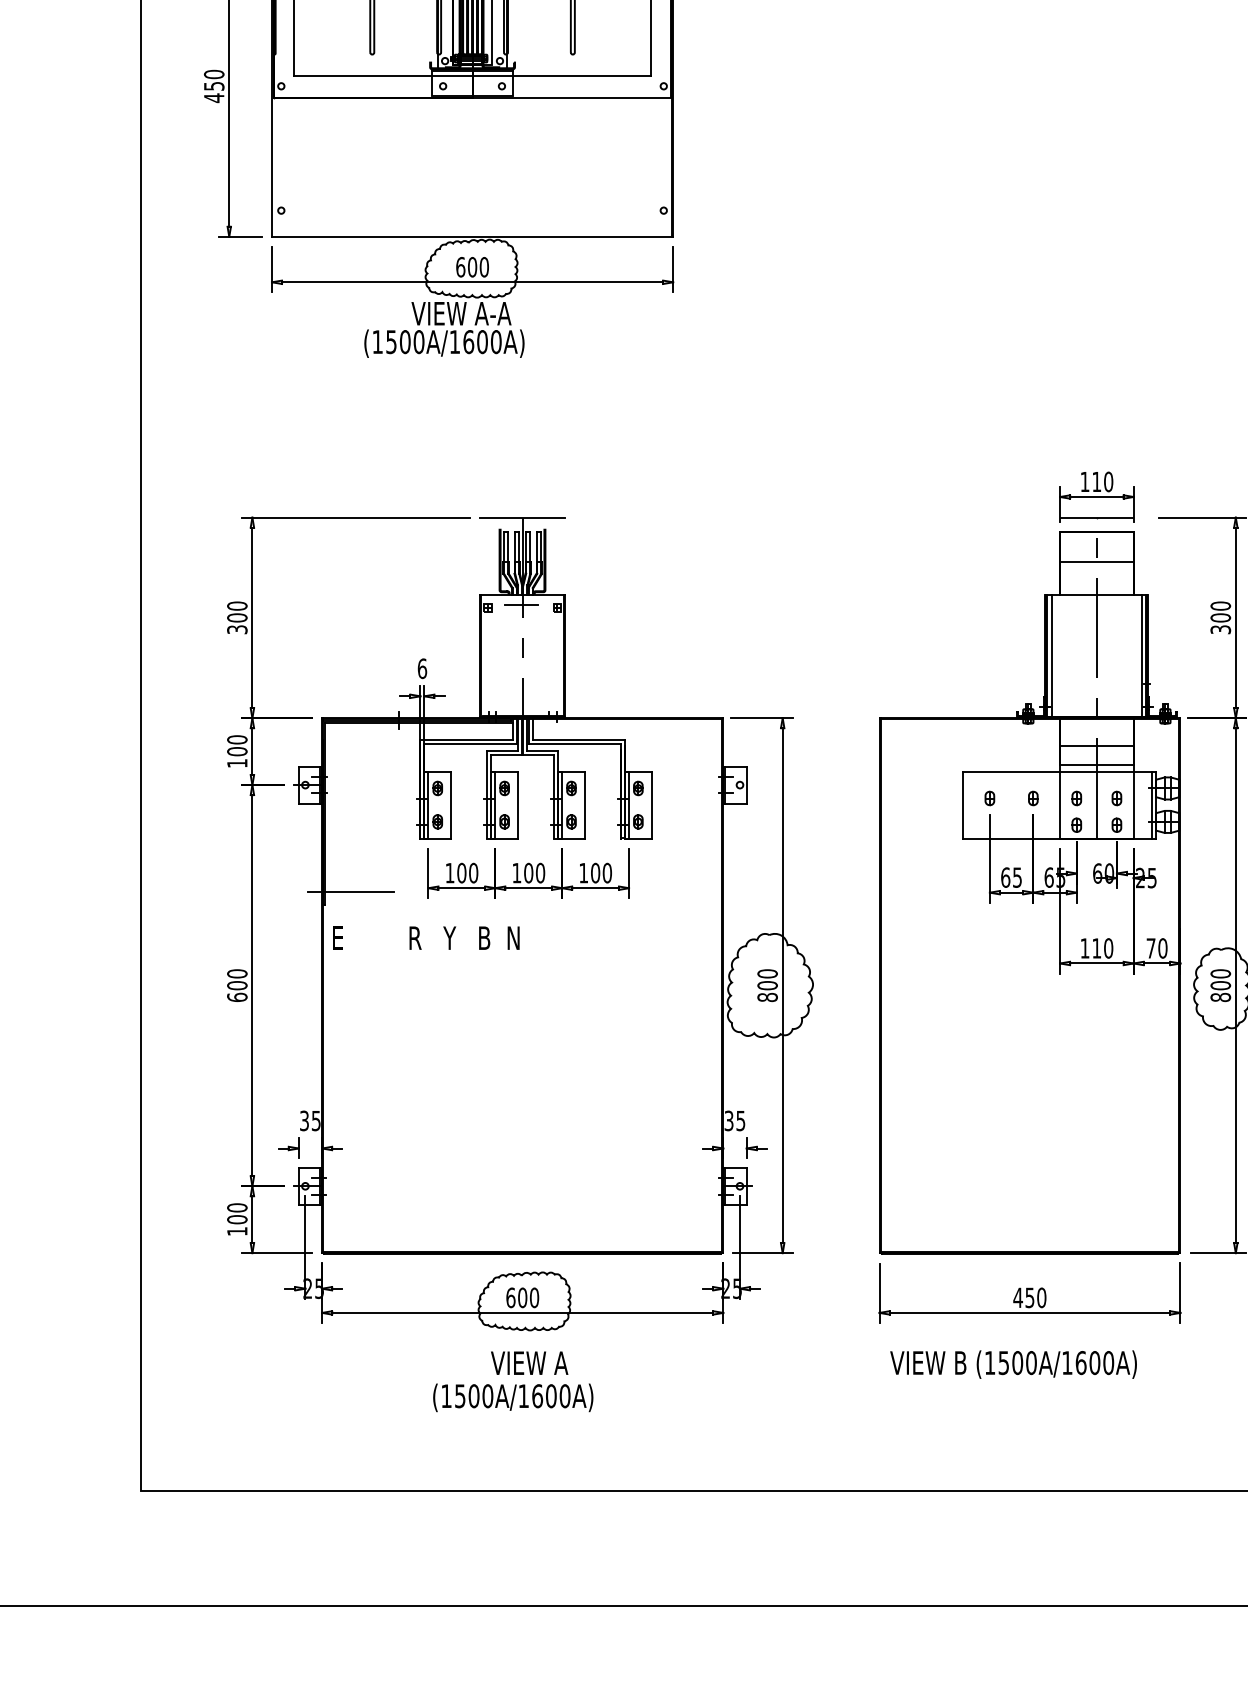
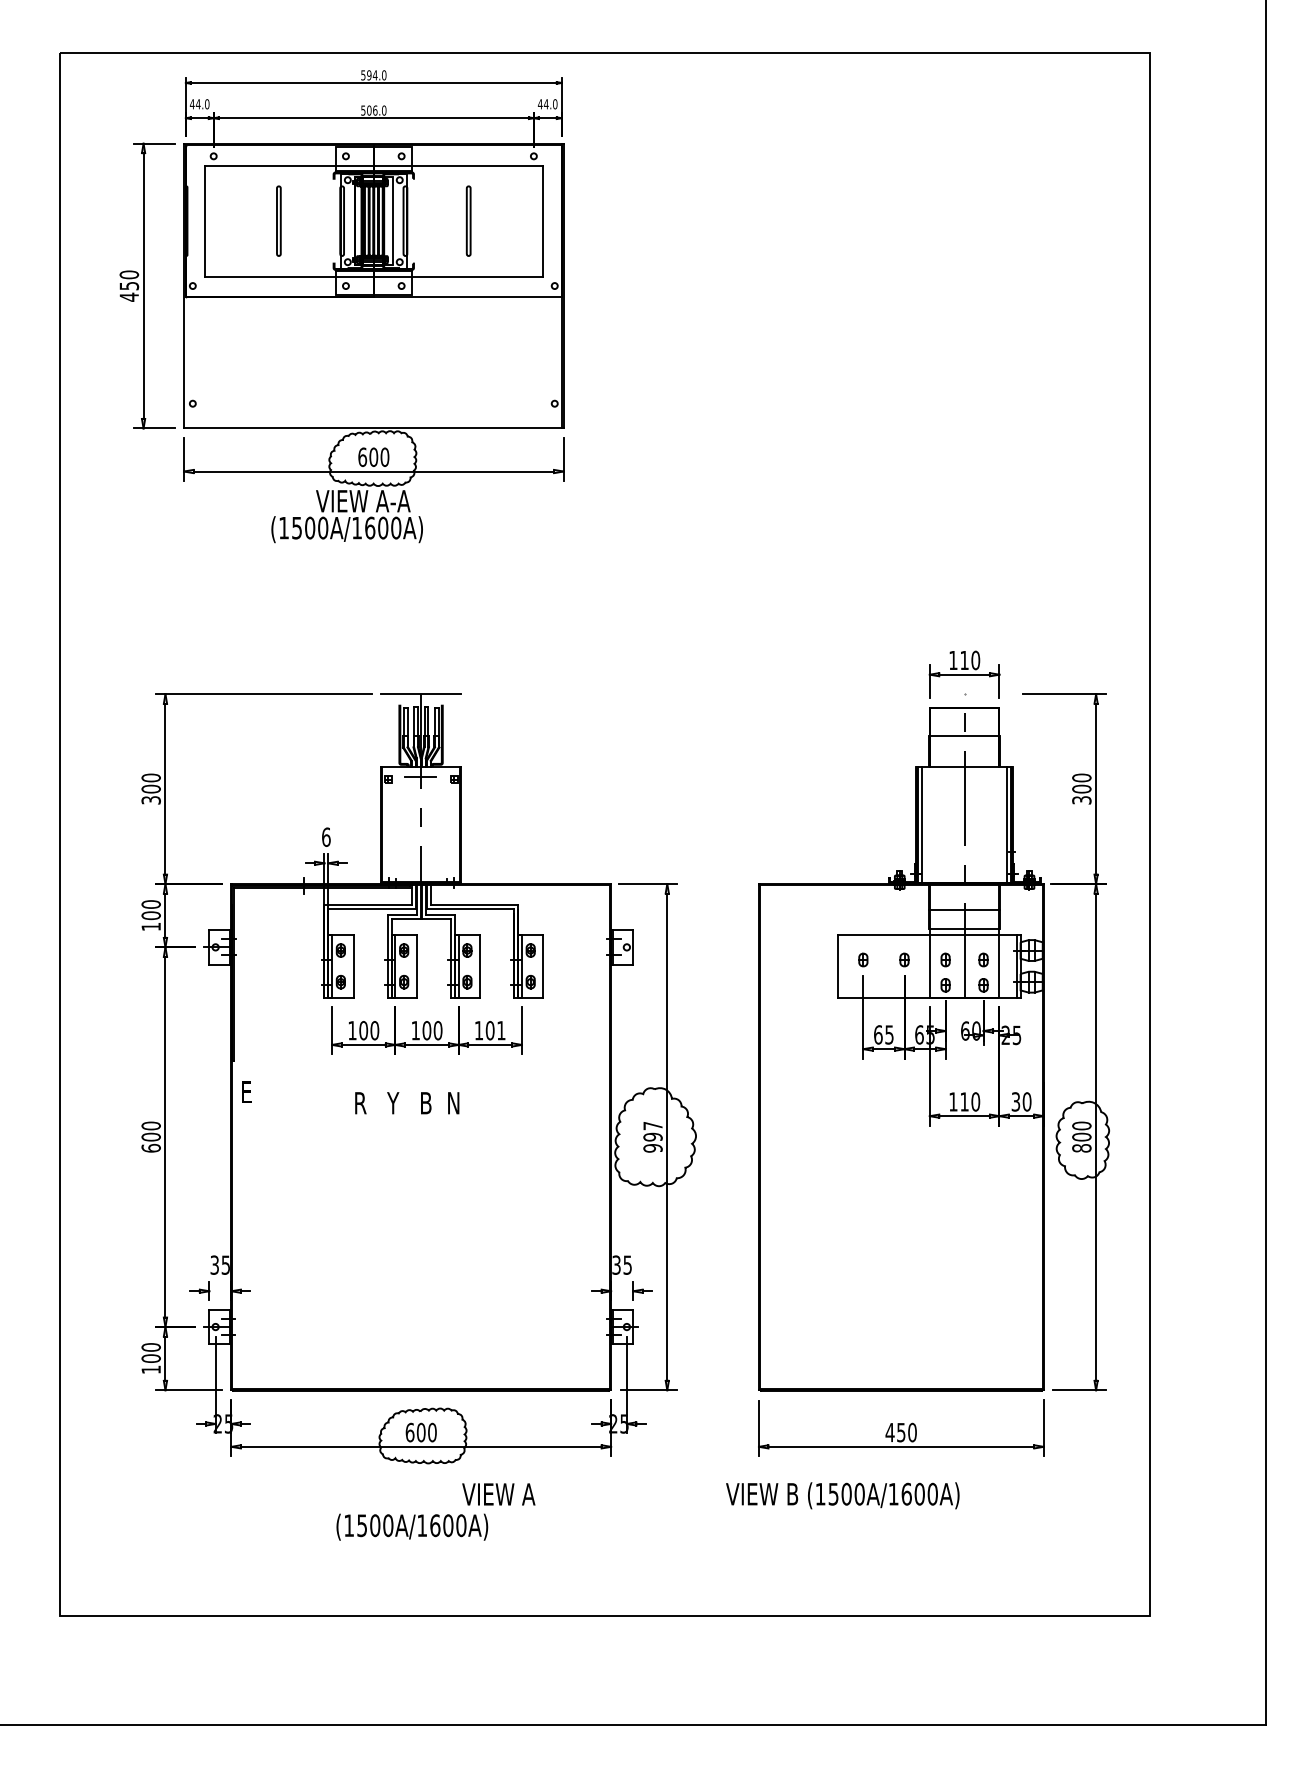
line: (1096, 517) -> (964, 694), removed
text: (607, 872) -> (501, 1030), 100 -> 101
line: (350, 891) -> (258, 1048), removed
text: (464, 938) -> (407, 1103), moved
text: (1150, 947) -> (1015, 1101), 70 -> 30
text: (767, 984) -> (652, 1136), 800 -> 997
text: (529, 1363) -> (498, 1494), moved
text: (1013, 1364) -> (842, 1495), moved

